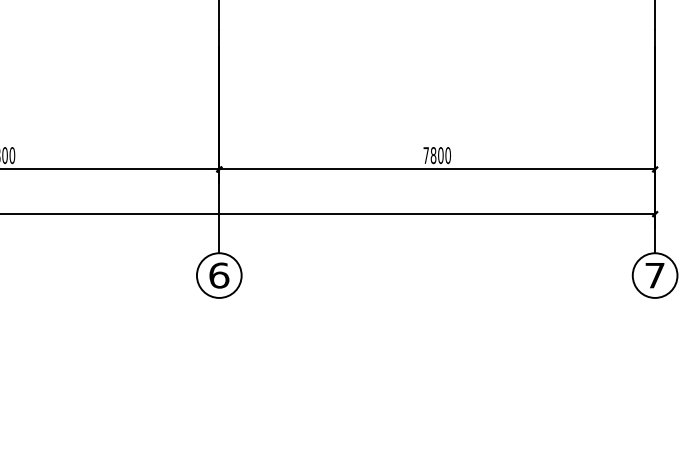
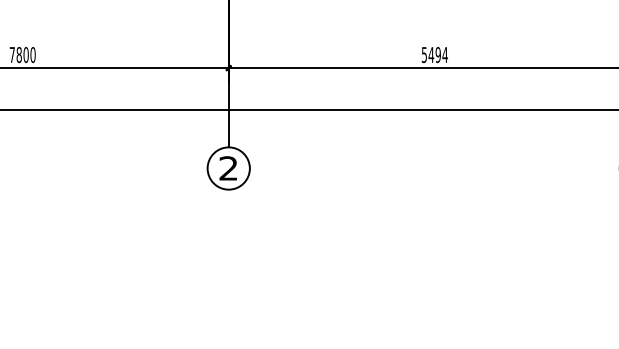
text: (437, 155) -> (435, 54), 7800 -> 5494
text: (219, 275) -> (228, 168), 6 -> 2

